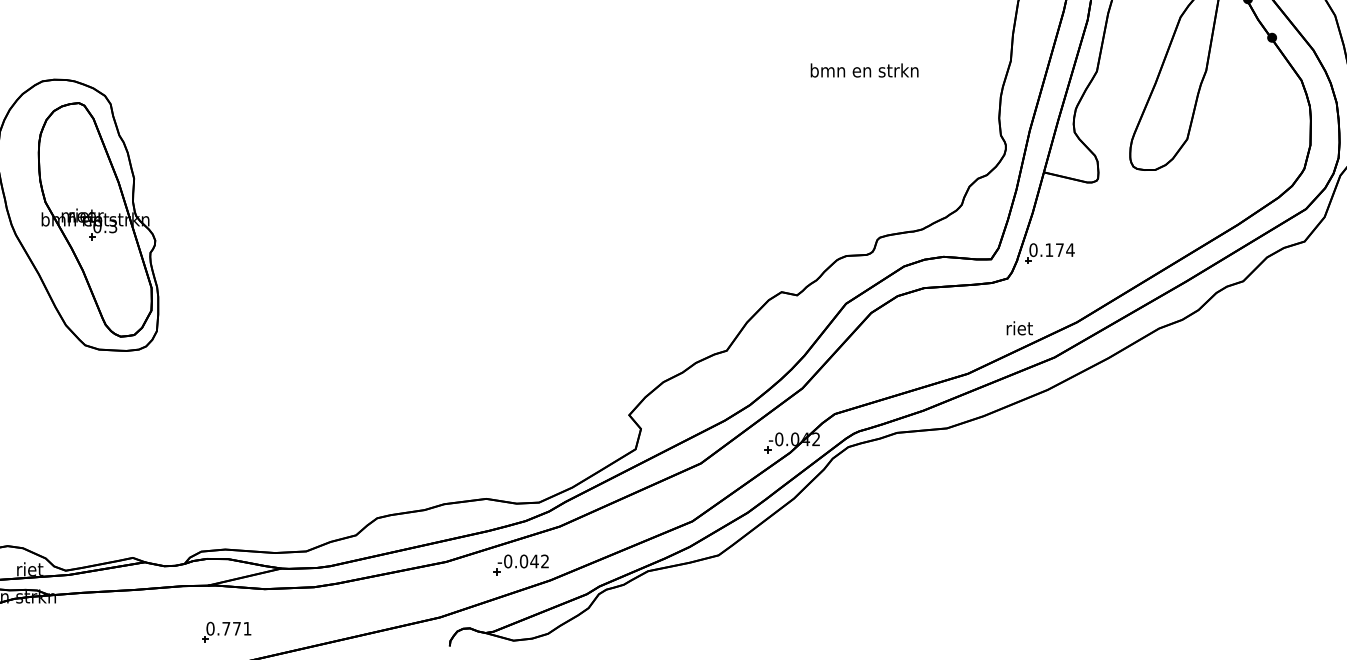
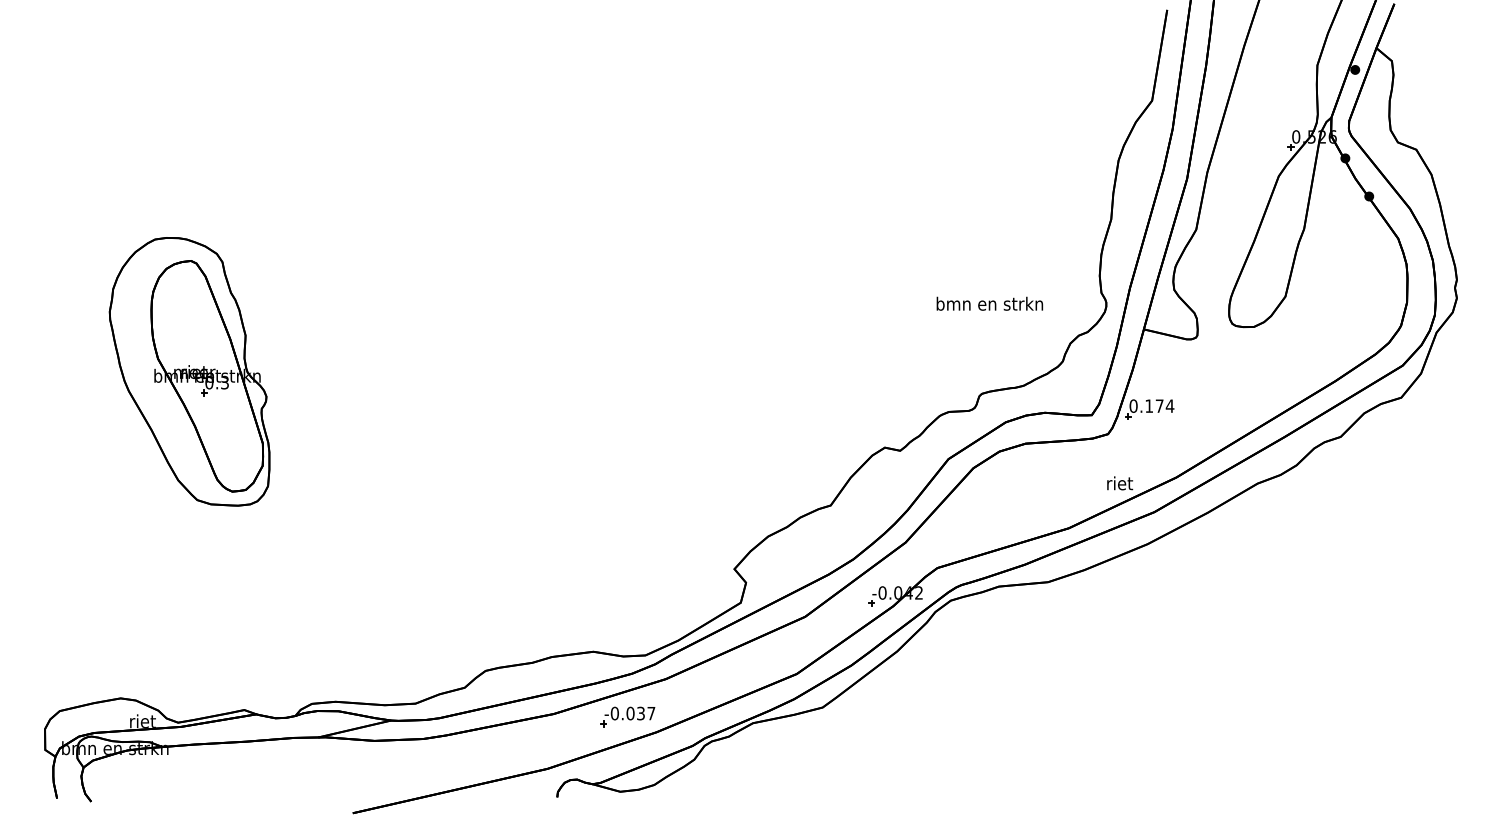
text: (864, 70) -> (989, 303), moved
text: (539, 561) -> (645, 713), -0.042 -> -0.037
part: (226, 632) -> (336, 783), removed

